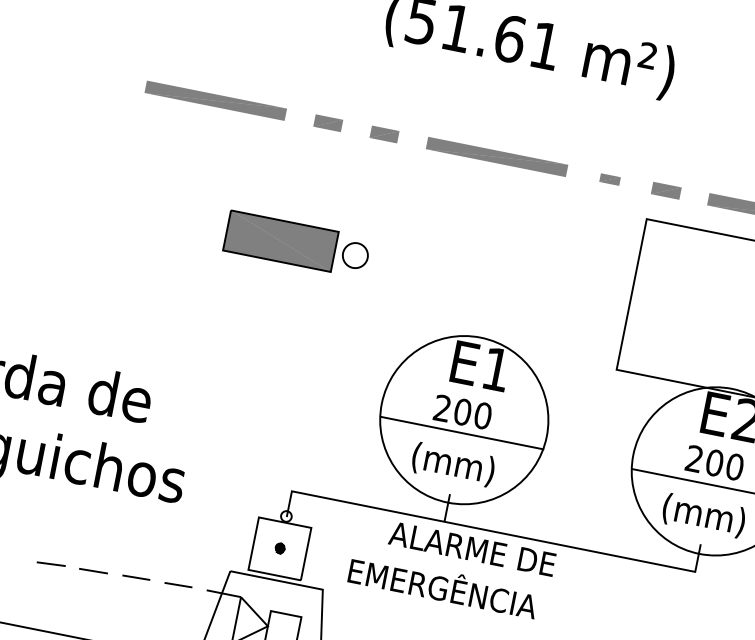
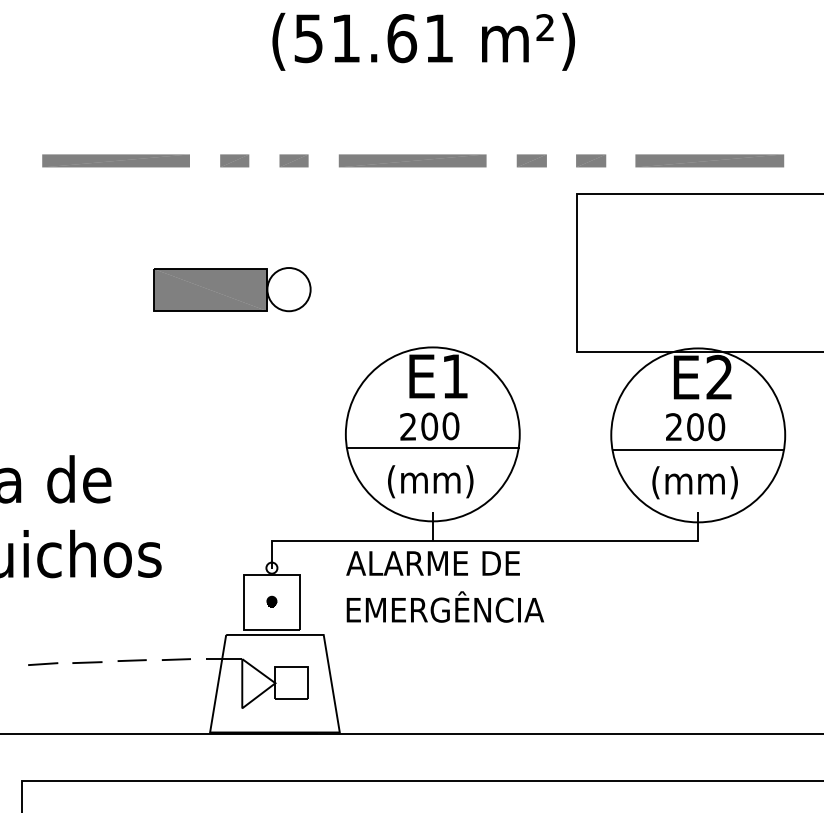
part: (609, 179) -> (531, 160), size x1.43
circle: (354, 255) -> (288, 289), size x1.67
text: (471, 548) -> (432, 563), moved

